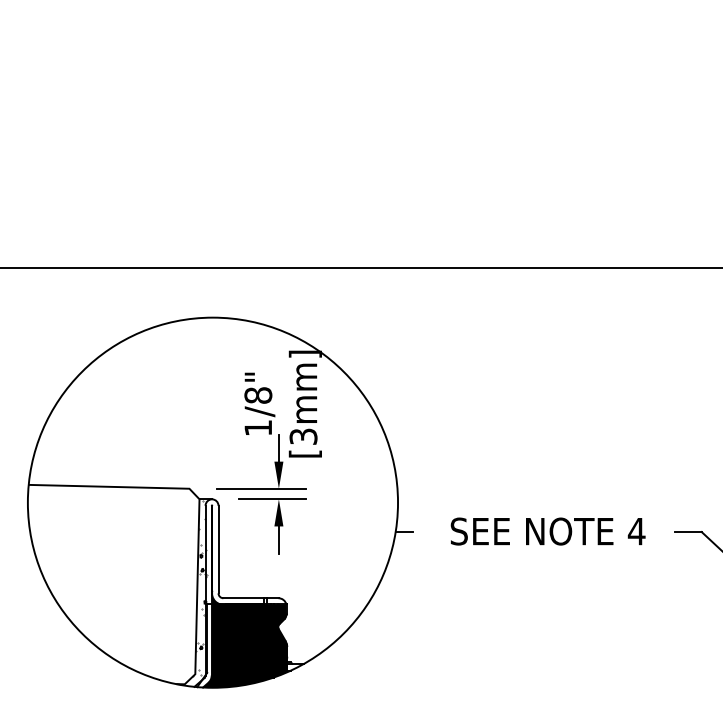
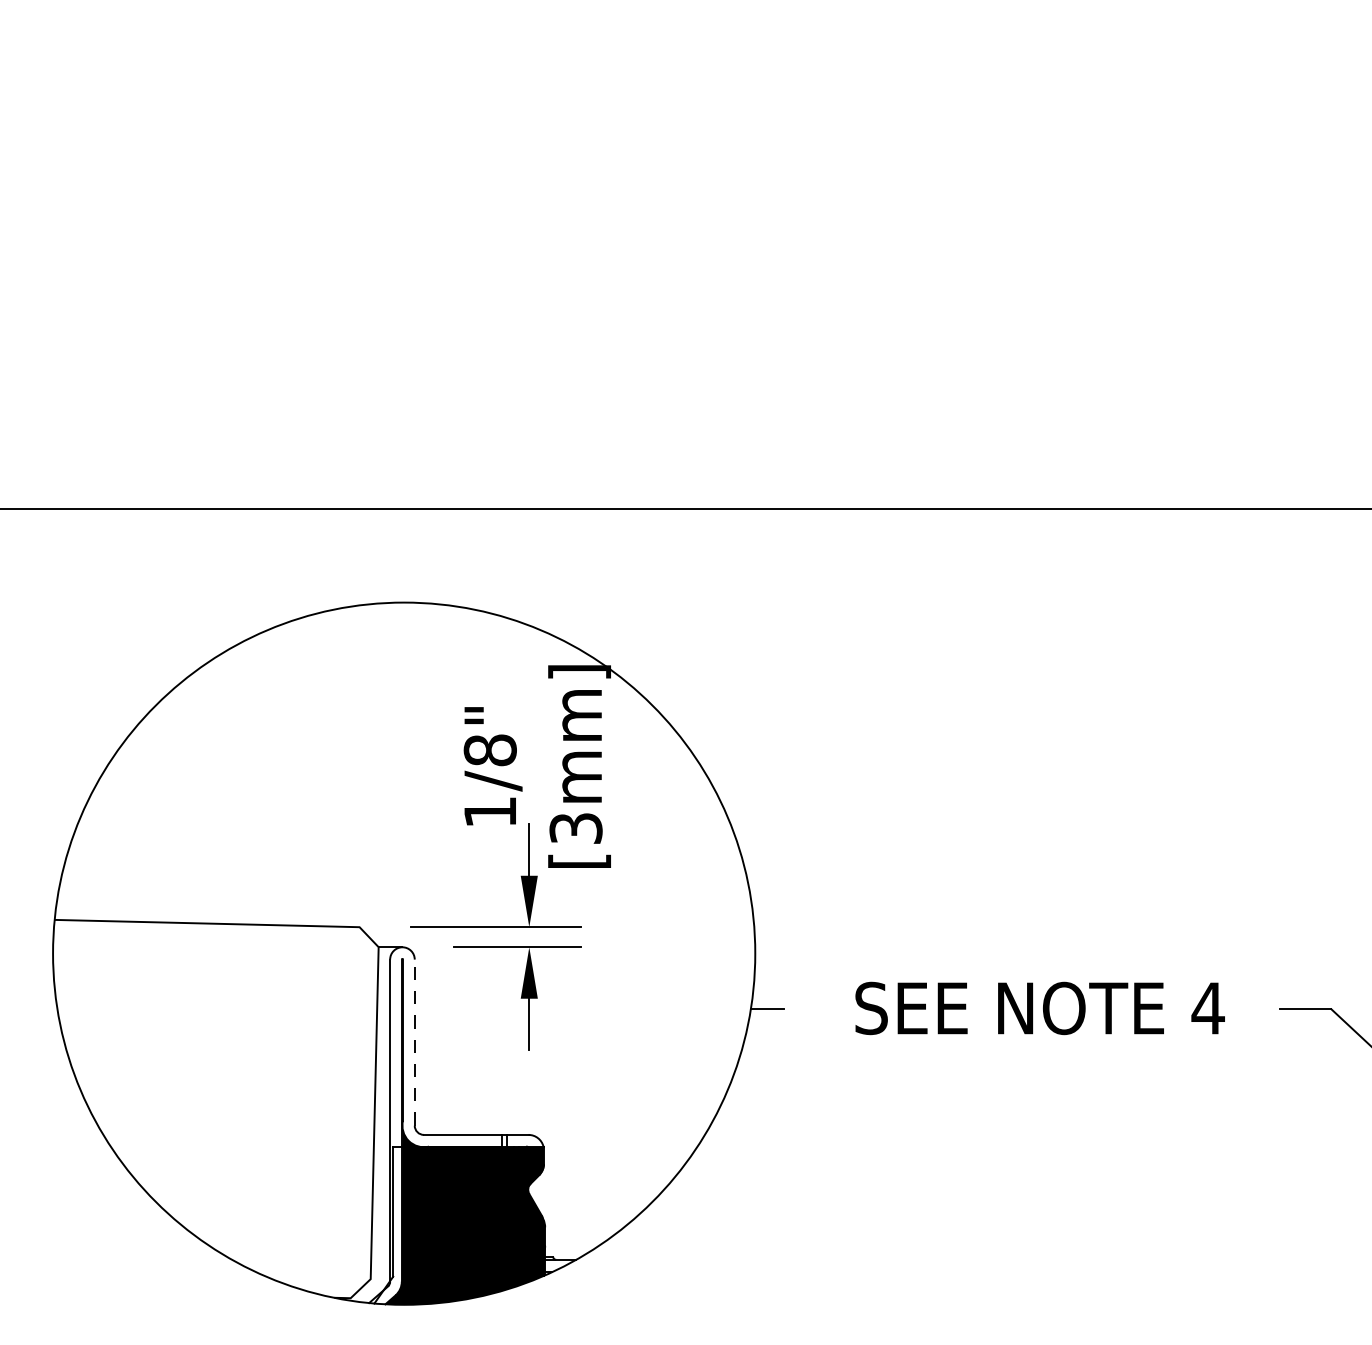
line: (218, 549) -> (414, 1042), solid -> dashed
hatch: (200, 593) -> (380, 1125), removed

